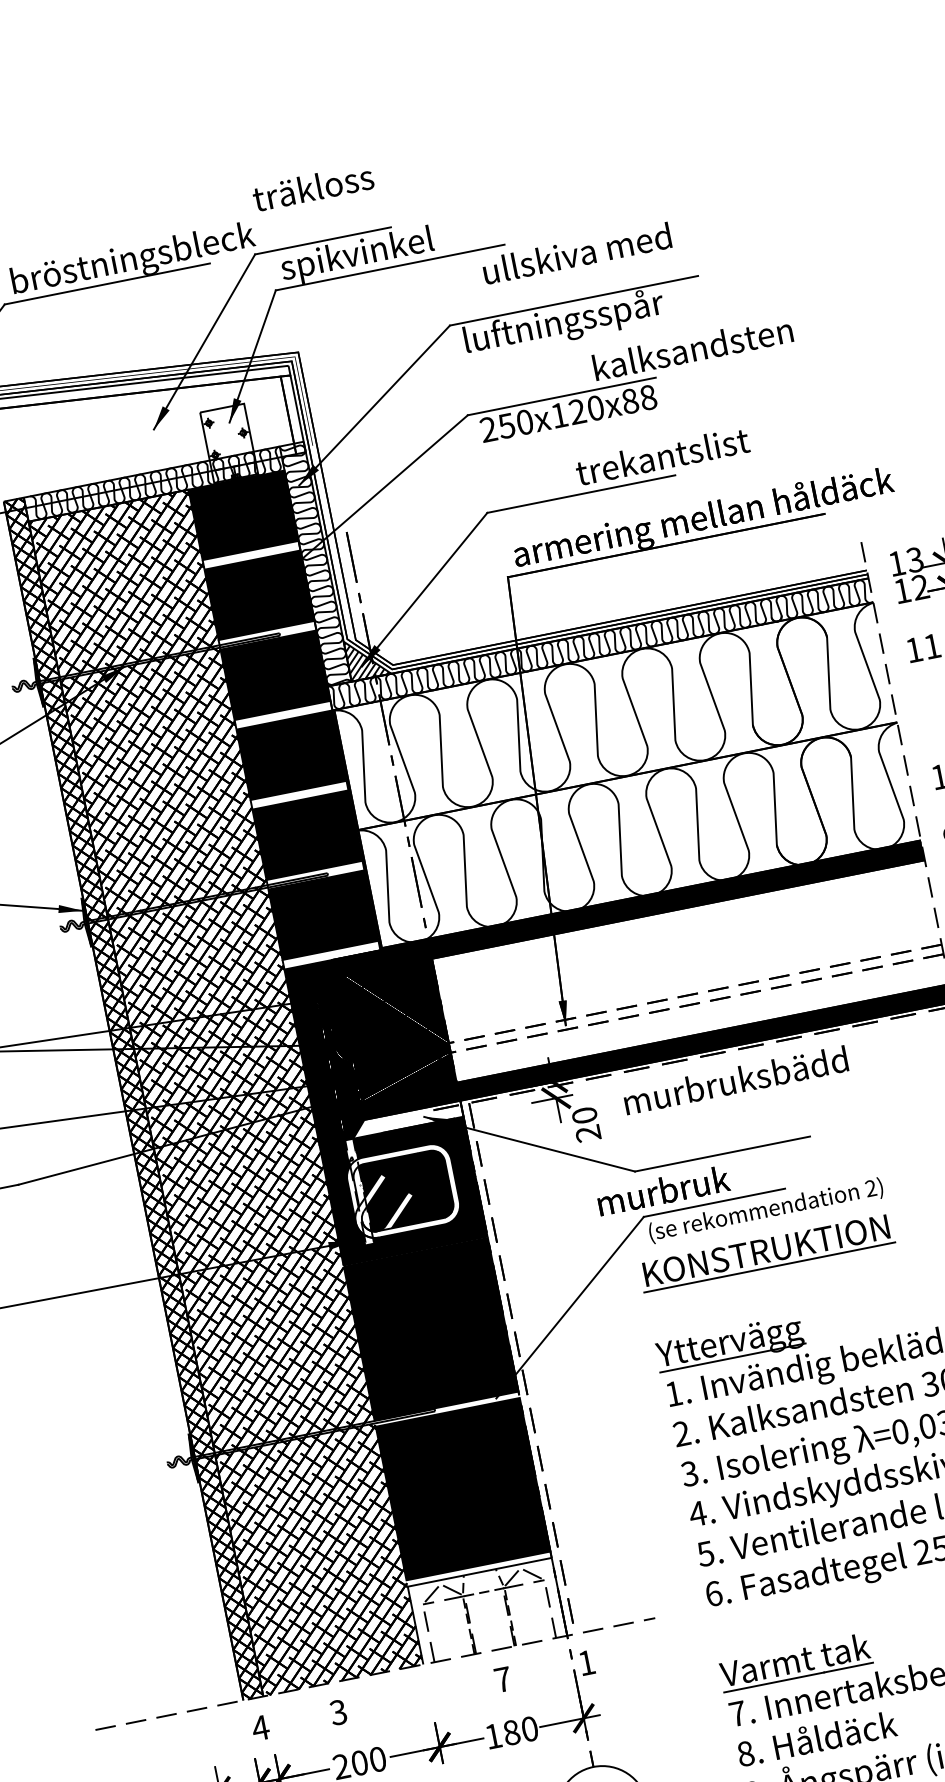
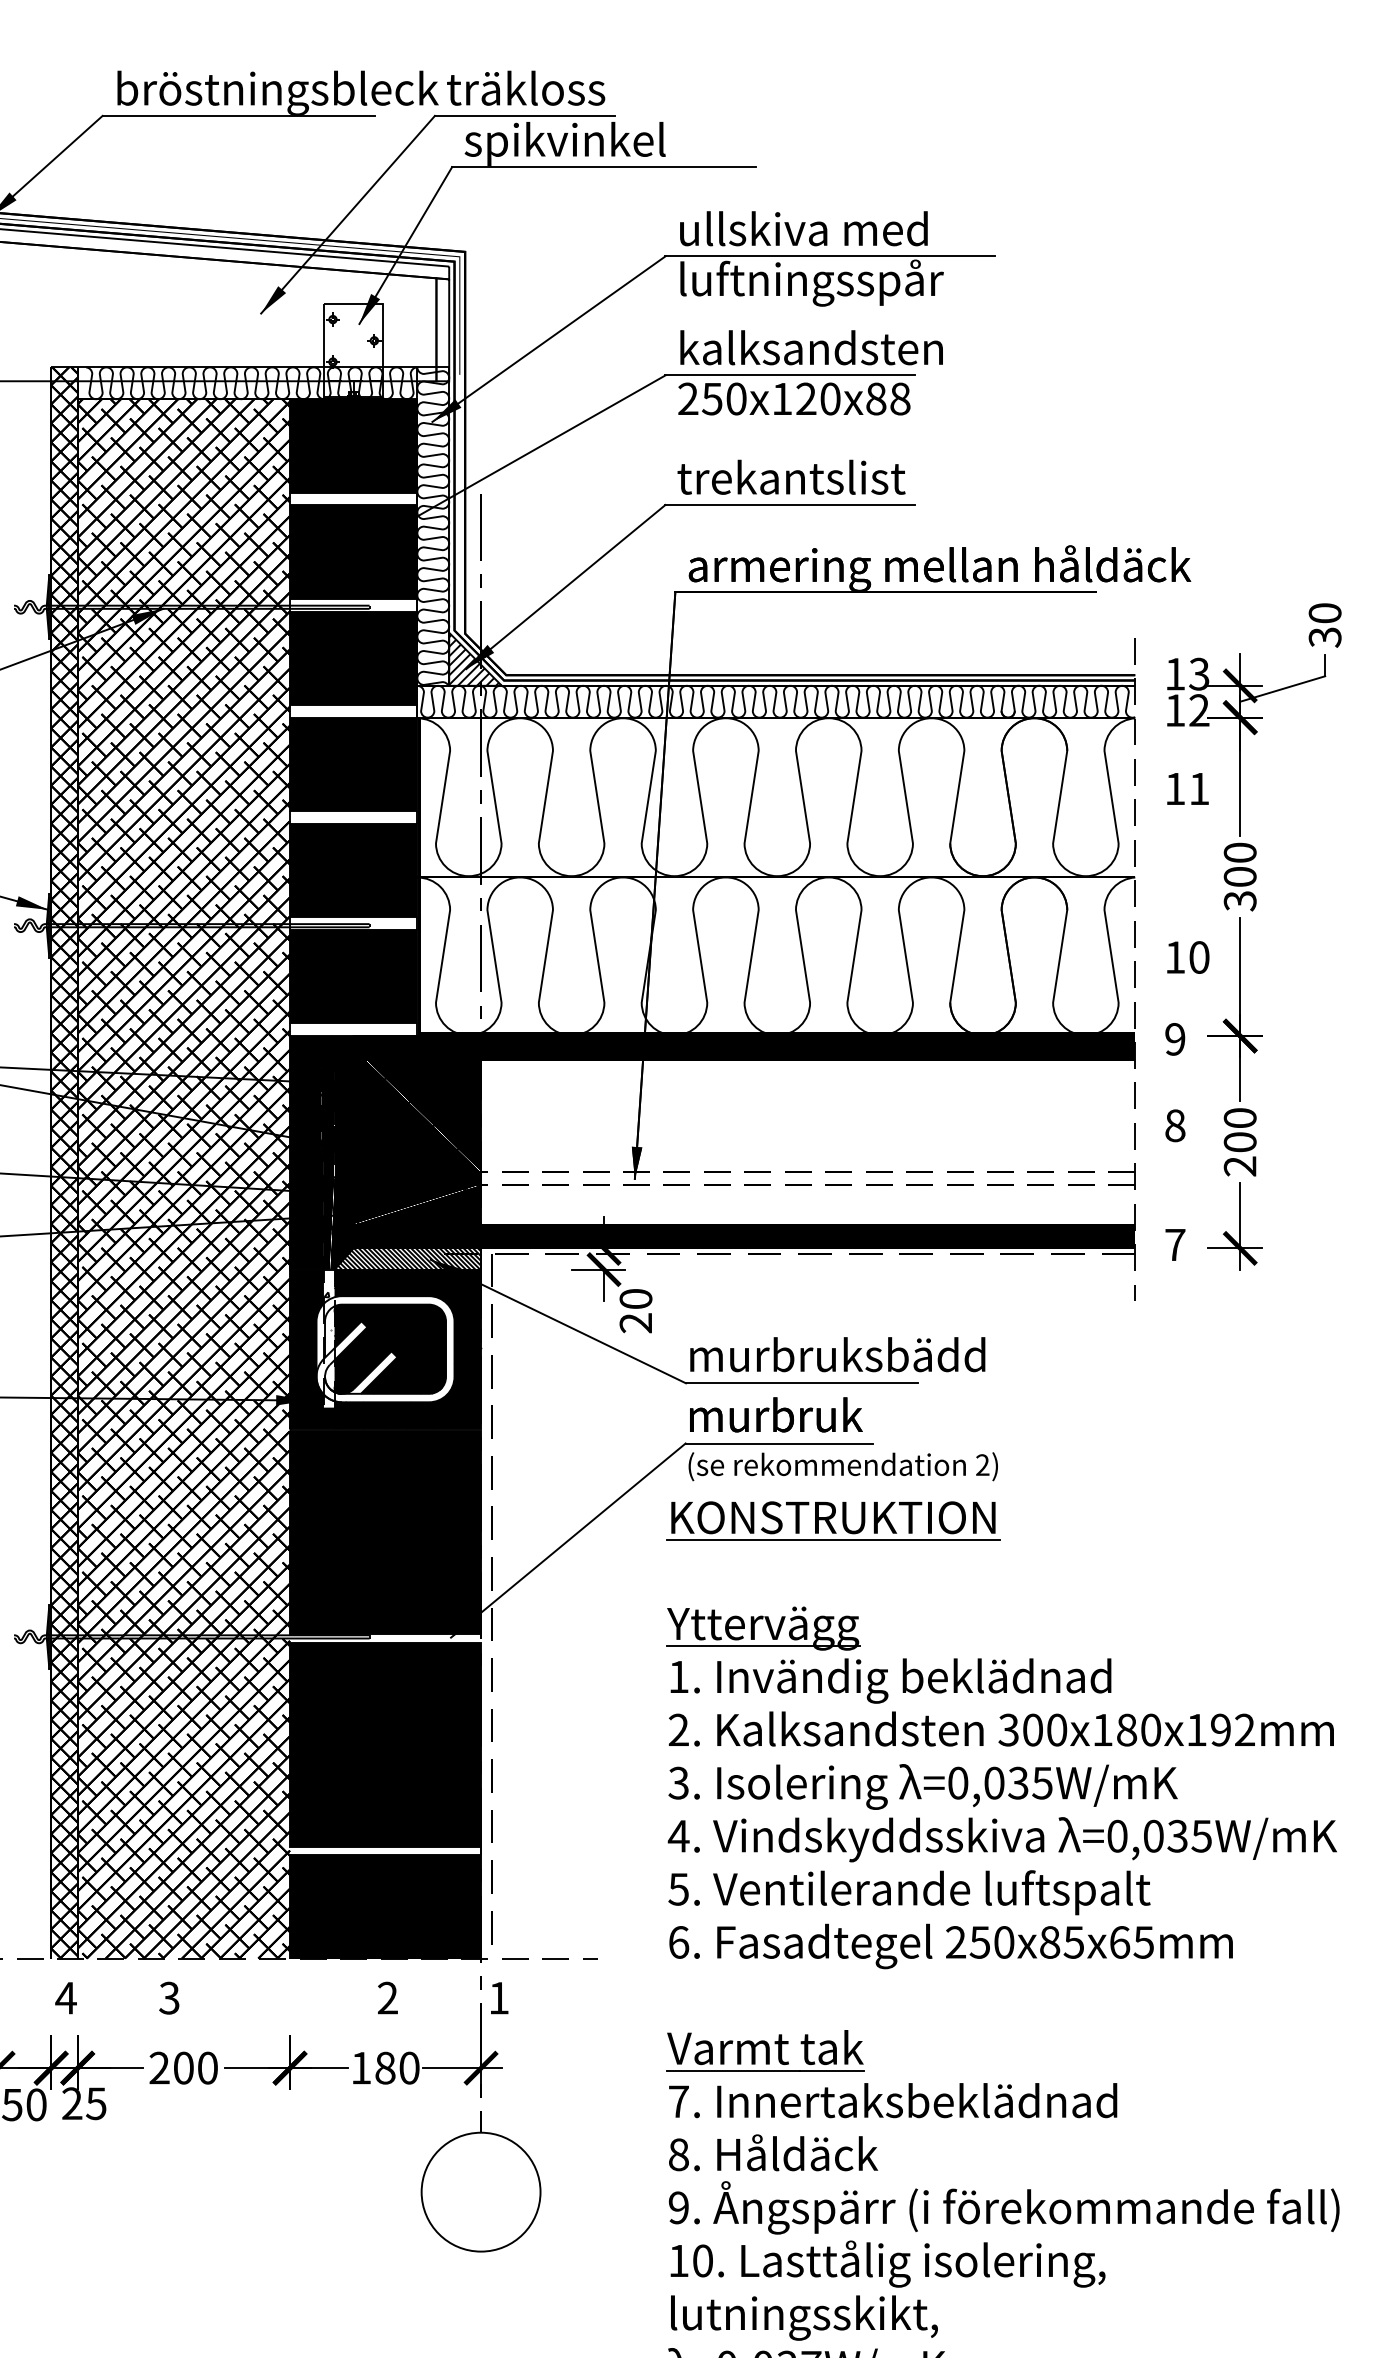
text: (313, 186) -> (526, 87), moved
text: (576, 253) -> (803, 228), moved
text: (692, 348) -> (811, 347), moved
text: (662, 455) -> (791, 476), moved
text: (735, 1080) -> (837, 1354), moved
hatch: (407, 1119) -> (408, 1258), added
text: (663, 1190) -> (776, 1414), moved
fill: (487, 1610) -> (385, 1906), added
text: (502, 1679) -> (387, 1997), 7 -> 2

